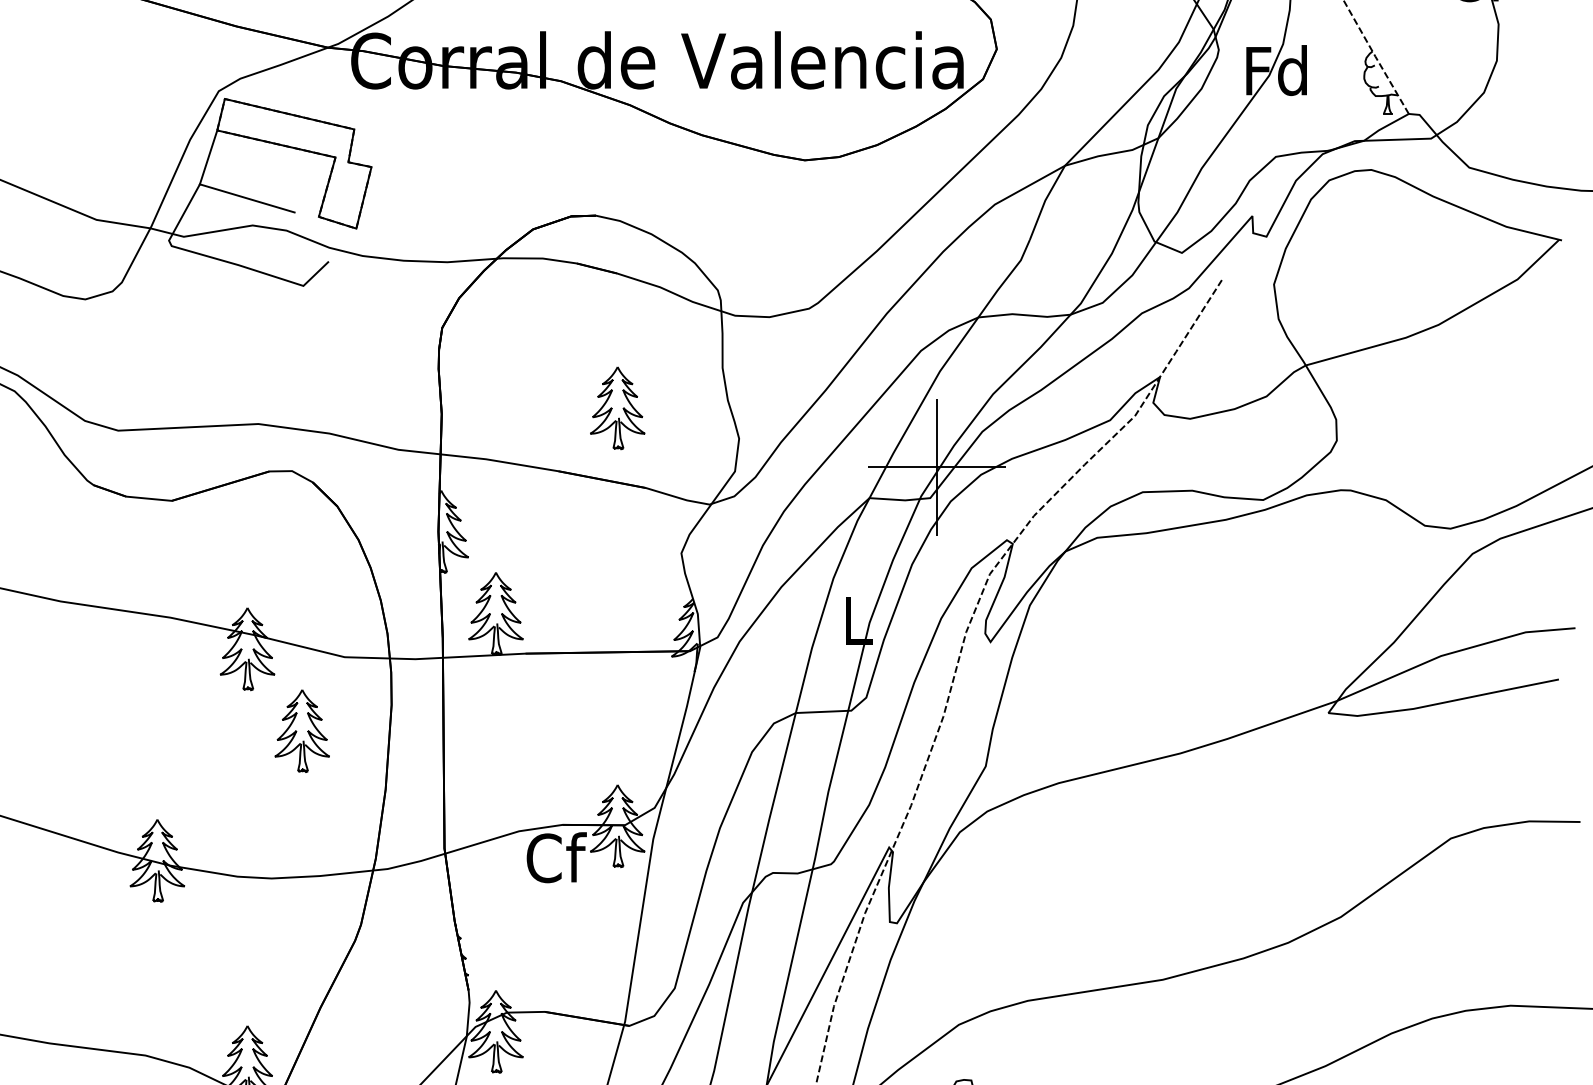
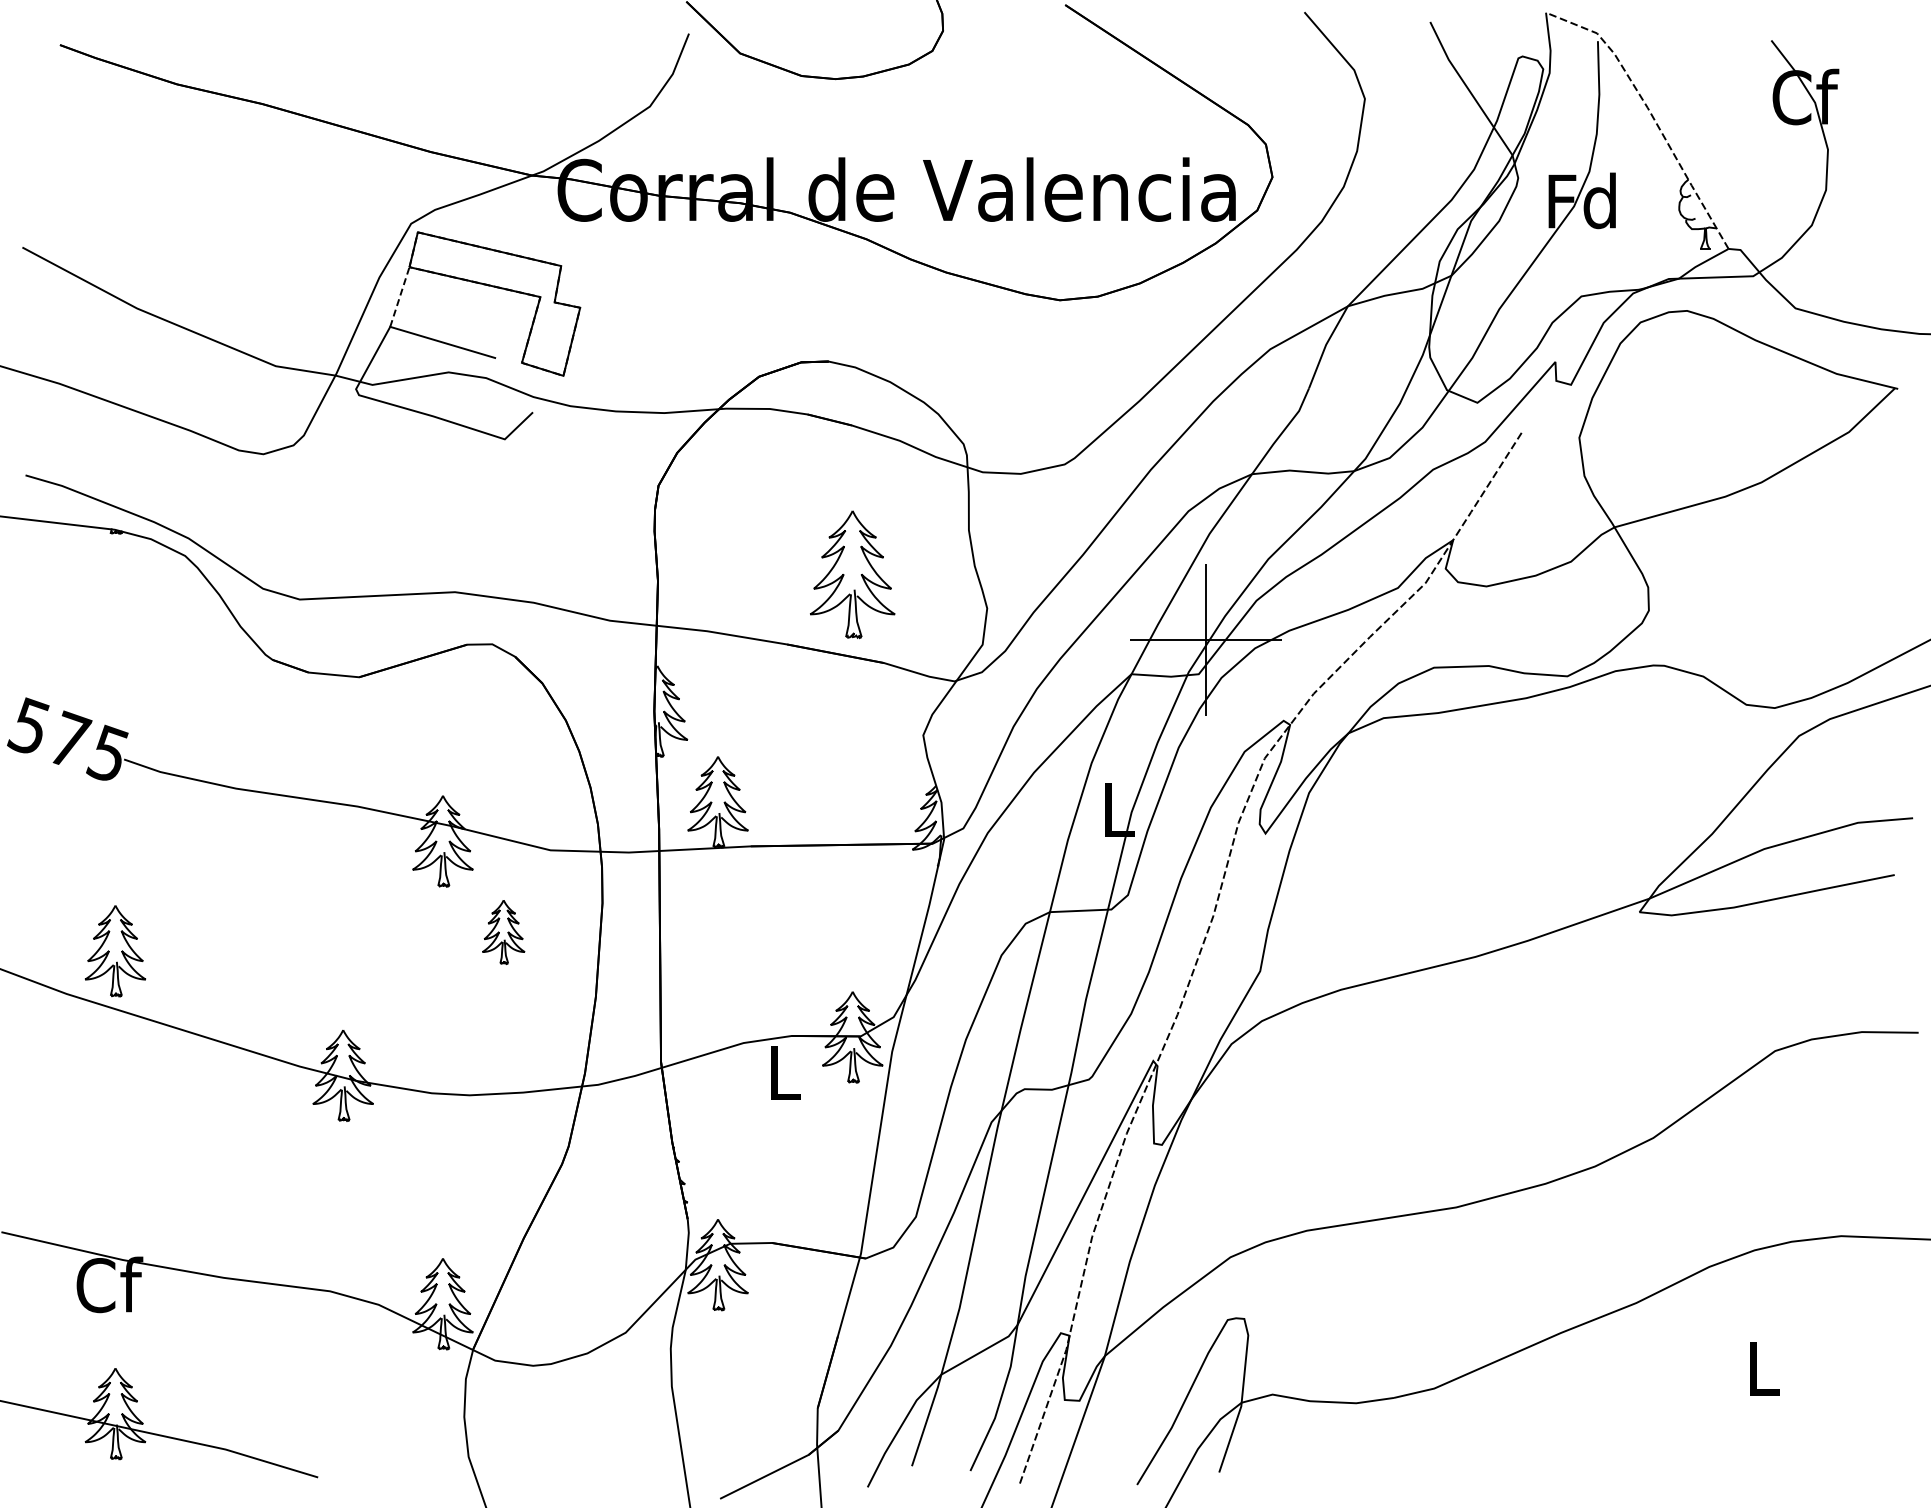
line: (209, 156) -> (400, 296), solid -> dashed
part: (617, 408) -> (852, 574), size x1.4
part: (302, 731) -> (503, 932), size x0.7
text: (556, 857) -> (785, 1072), Cf -> L

